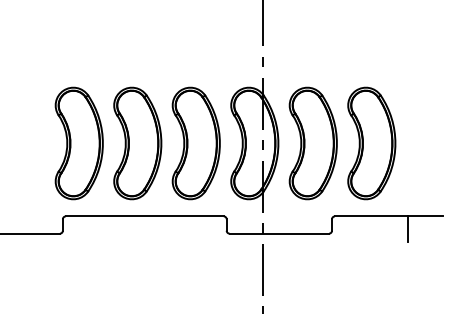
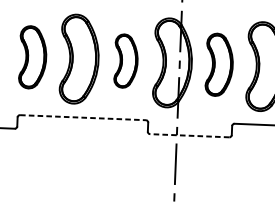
part: (78, 143) -> (32, 57), size x0.7
part: (195, 143) -> (125, 61), size x0.6
part: (312, 143) -> (219, 64), size x0.7
line: (144, 216) -> (82, 117), solid -> dashed
line: (279, 233) -> (189, 135), solid -> dashed

